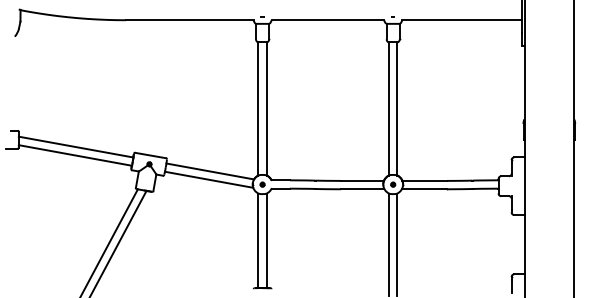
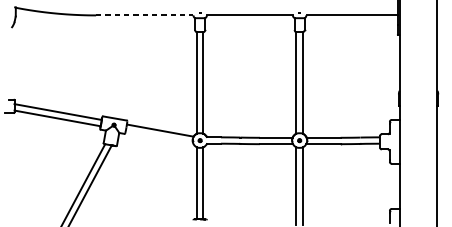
line: (189, 20) -> (144, 15), solid -> dashed
line: (208, 179) -> (158, 136), removed

